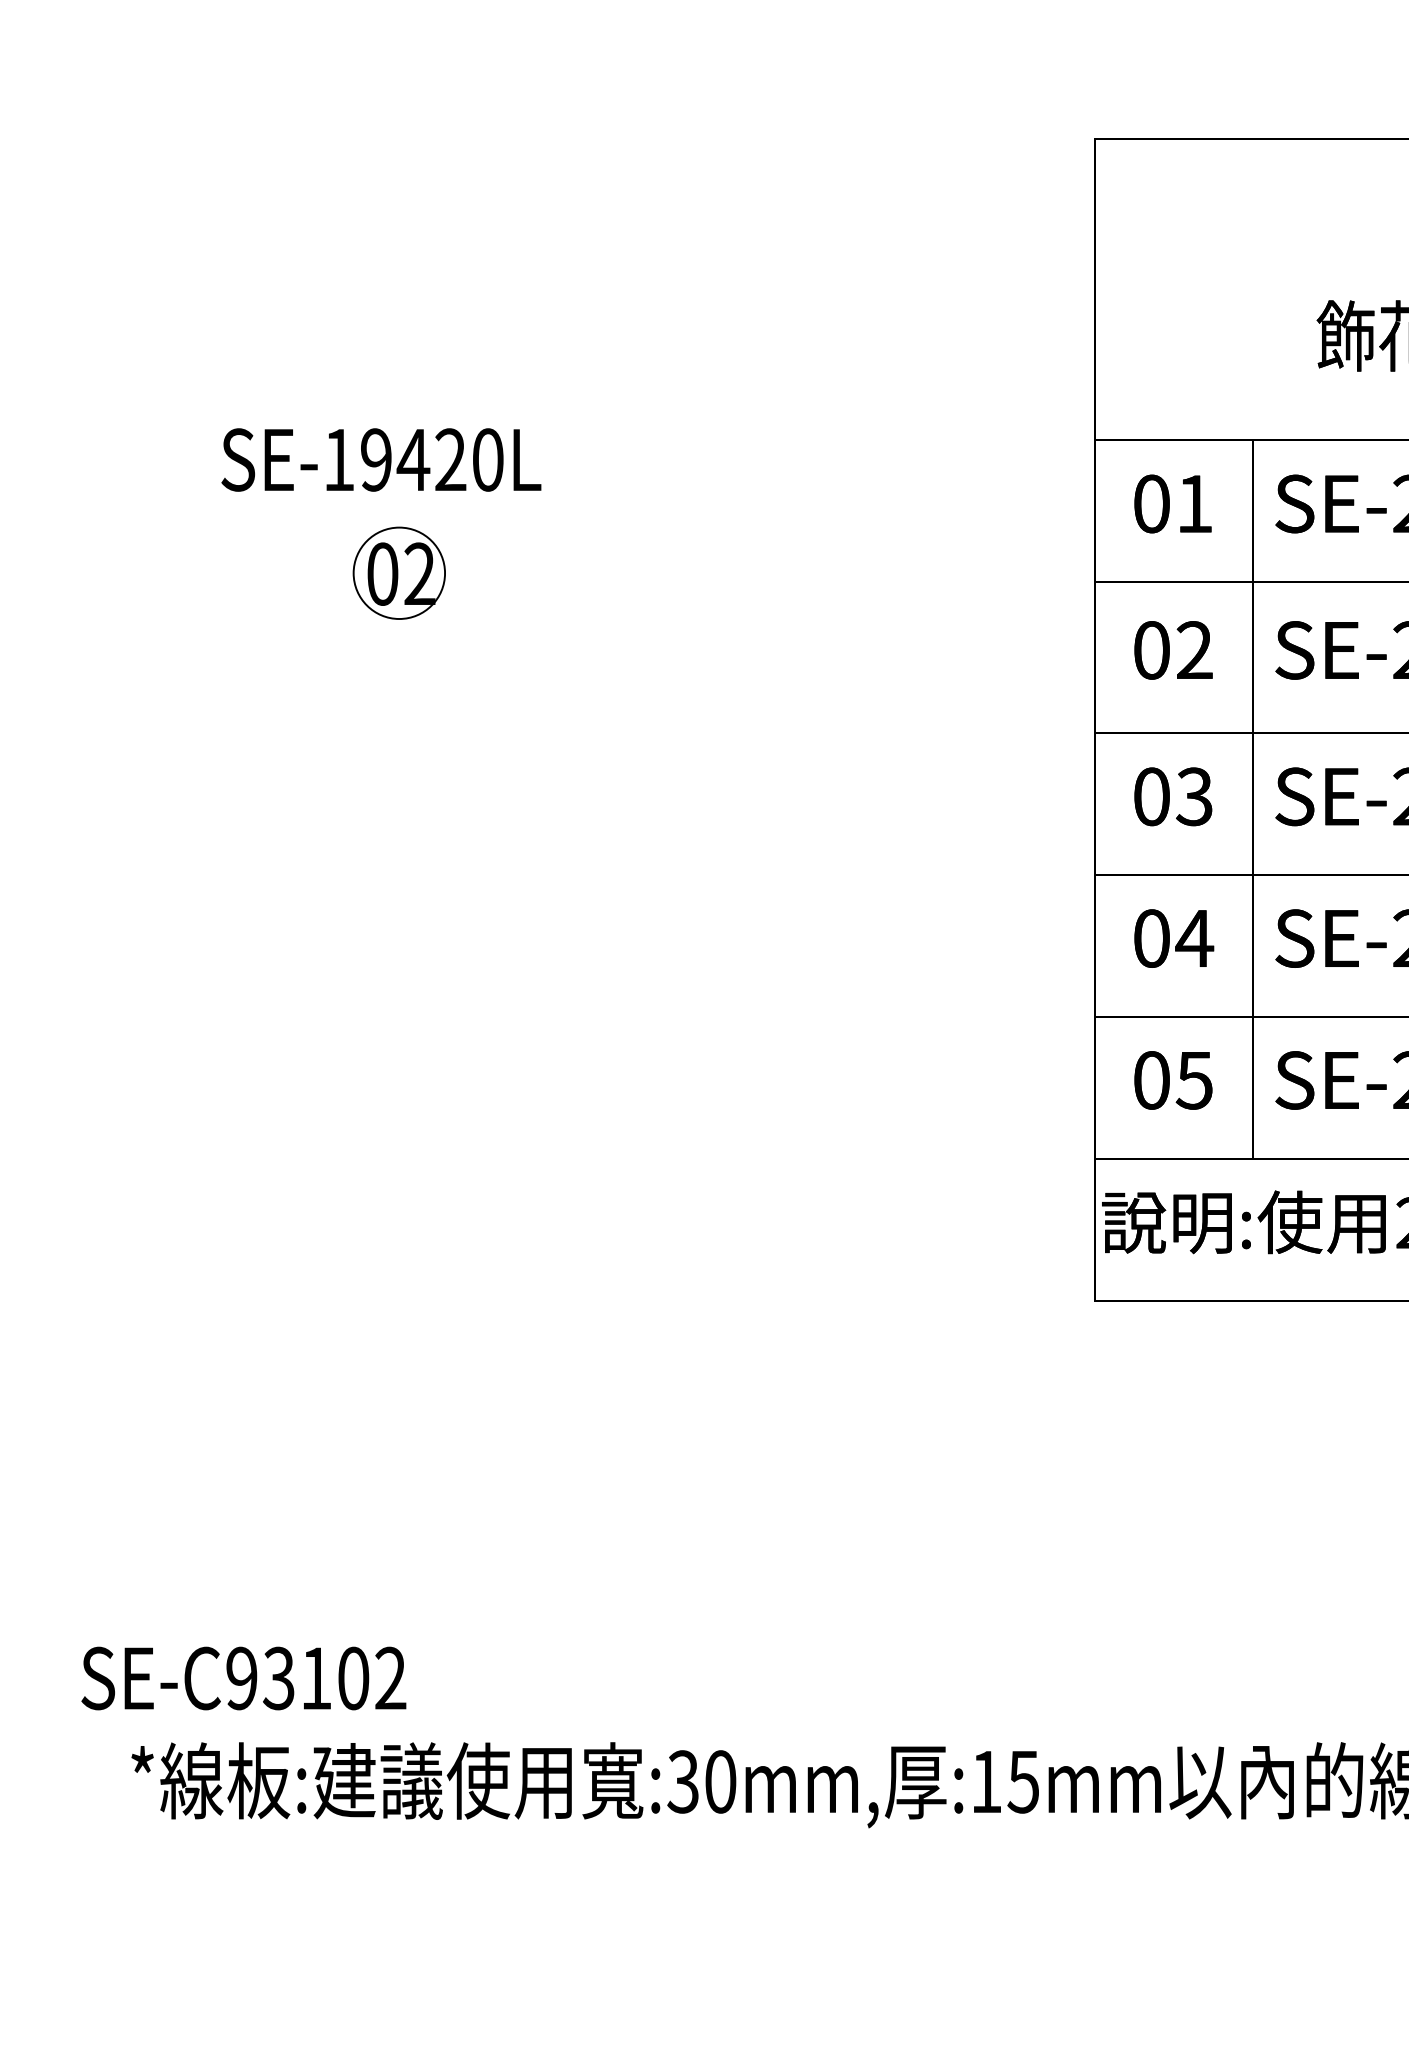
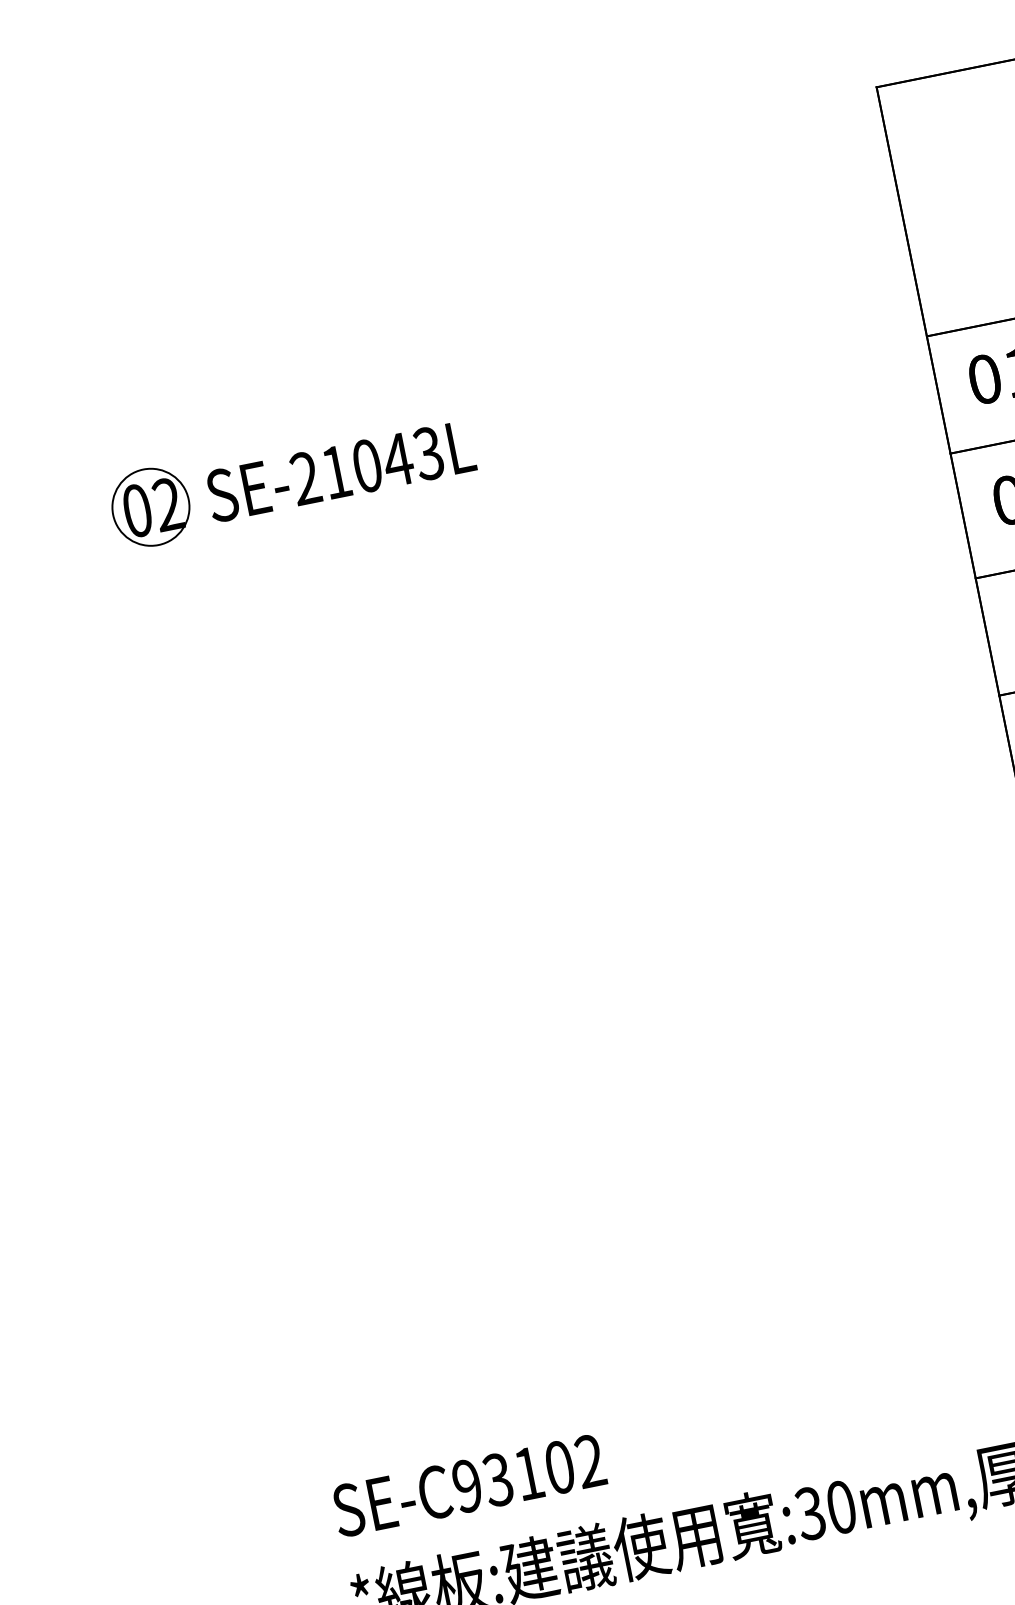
text: (413, 459) -> (367, 465), SE-19420L -> SE-21043L
part: (398, 572) -> (150, 506), moved
text: (243, 1678) -> (468, 1485), moved

